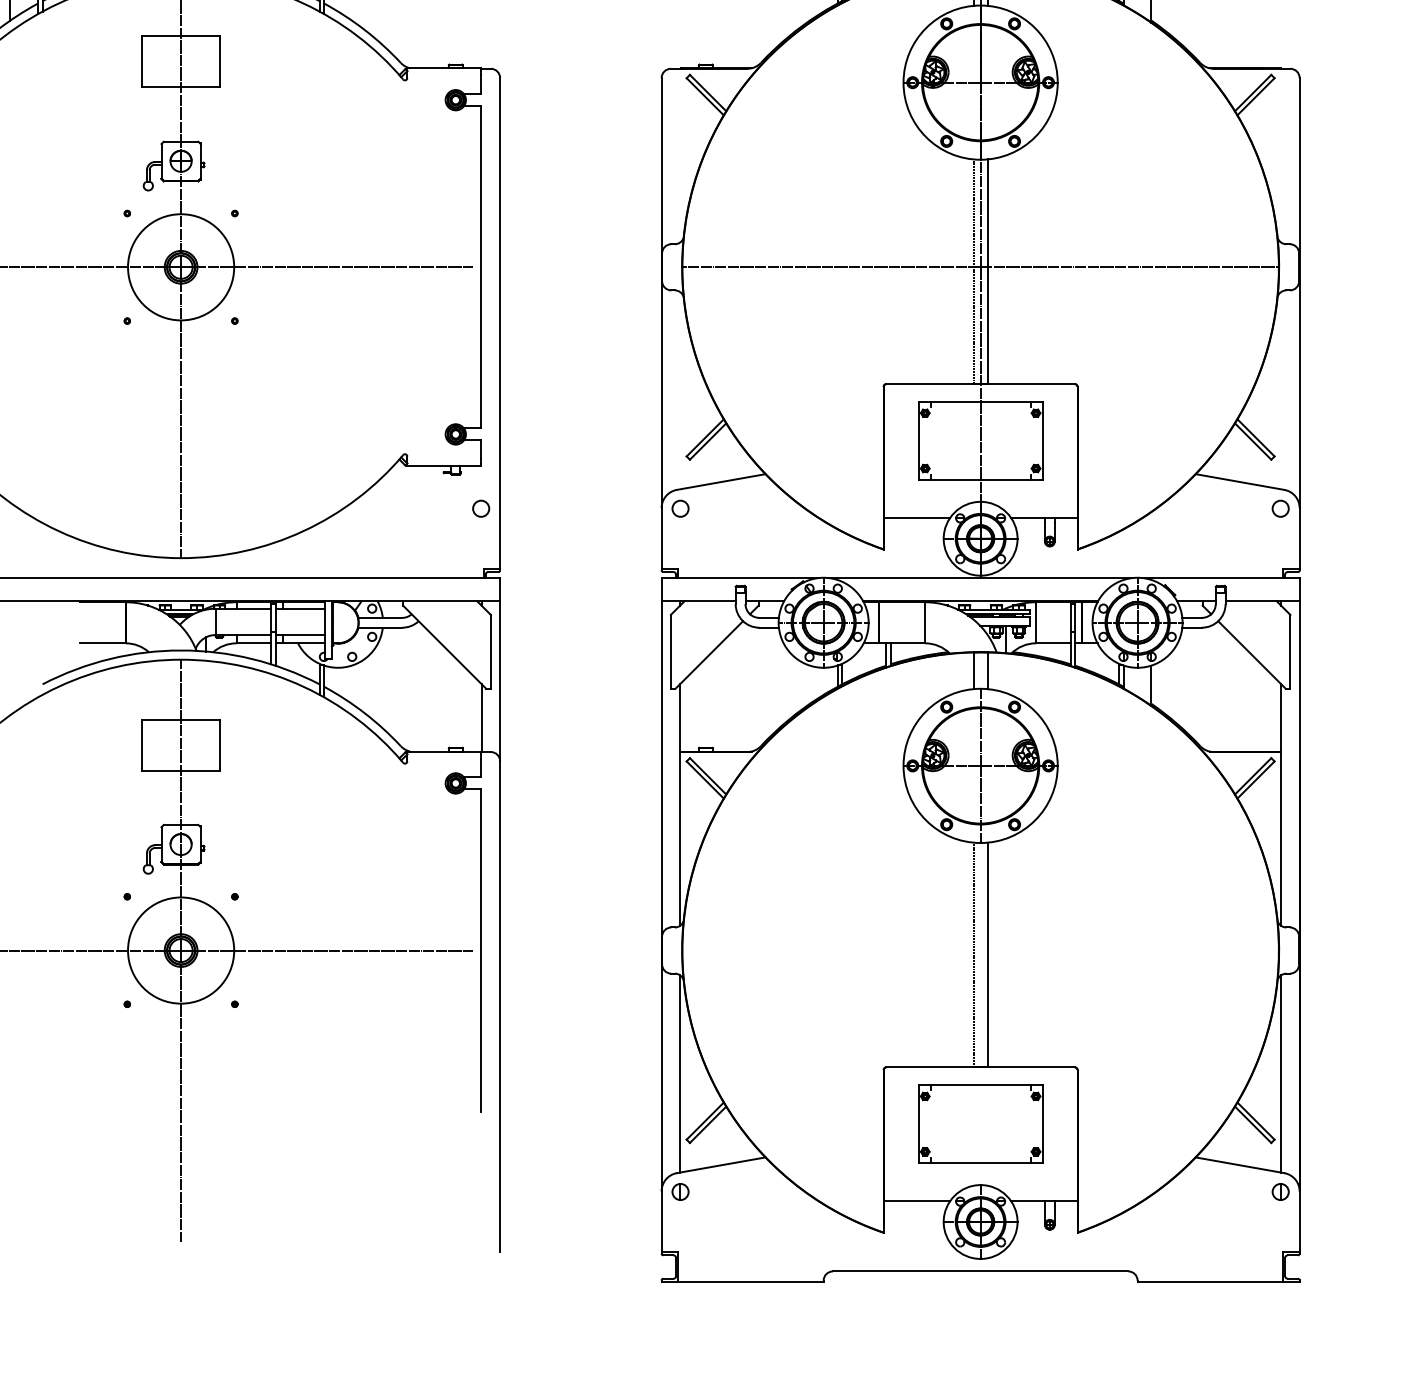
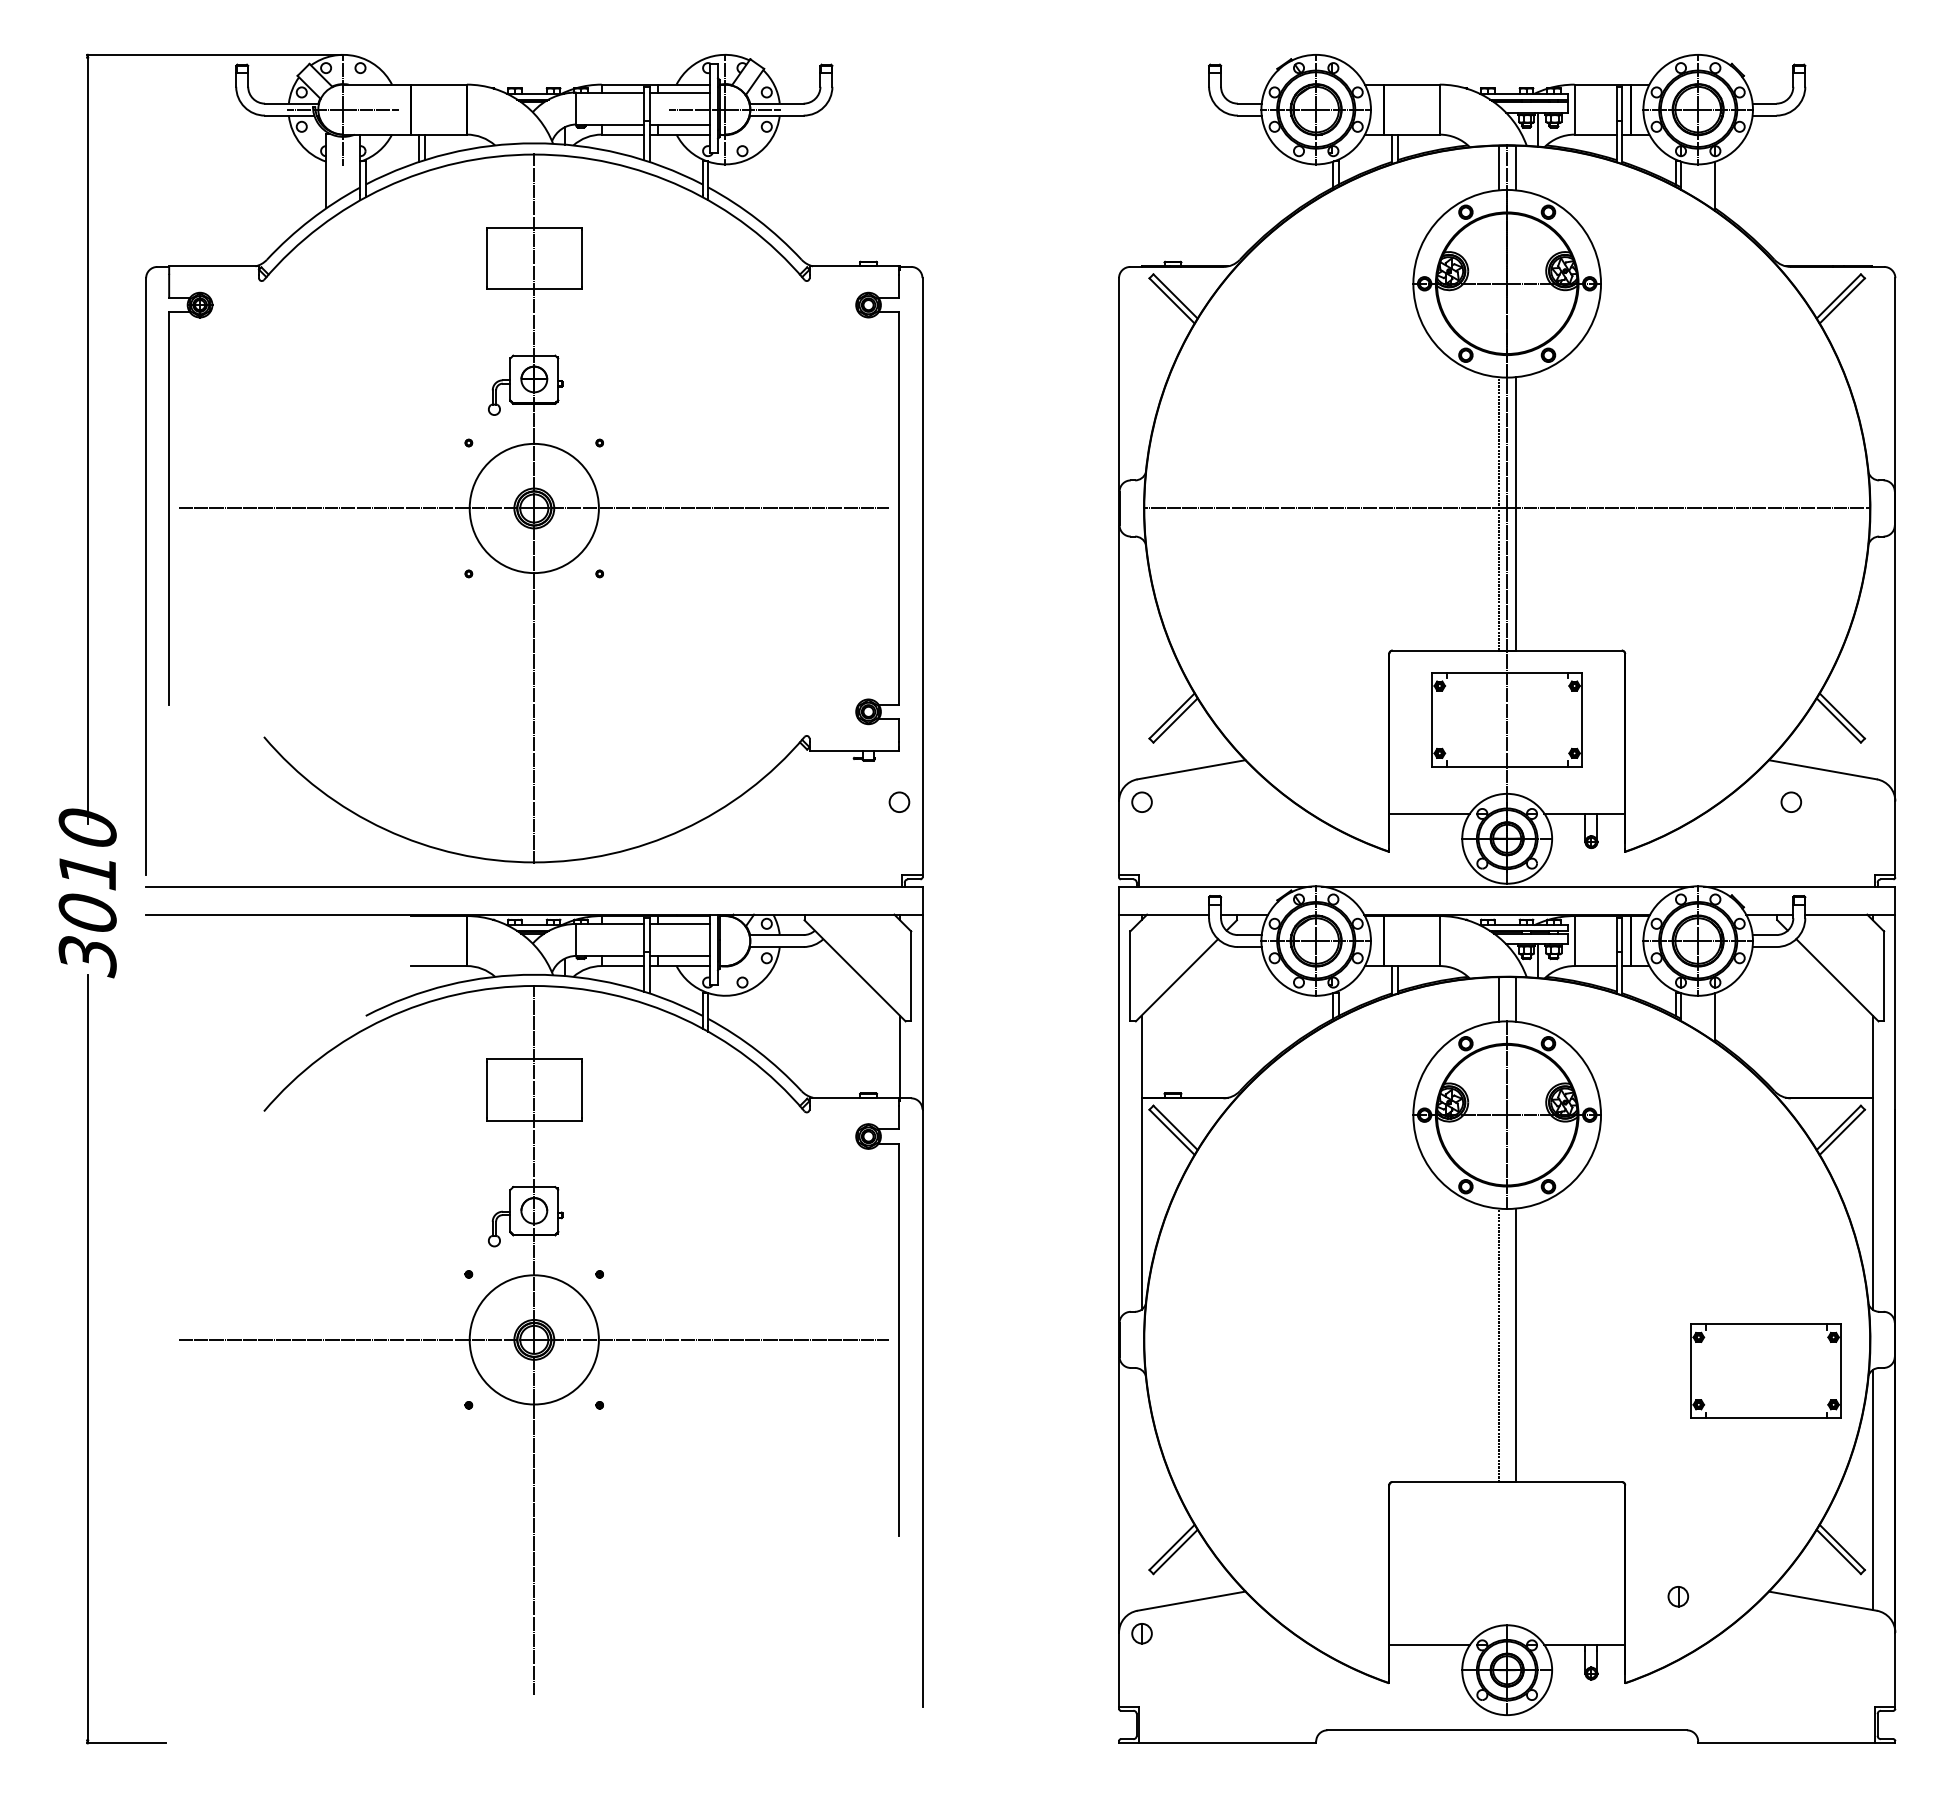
circle: (1280, 508) -> (1791, 801), moved
line: (680, 1073) -> (1141, 1489), removed
part: (980, 1123) -> (1765, 1370), moved
part: (1280, 1191) -> (1678, 1596), moved

